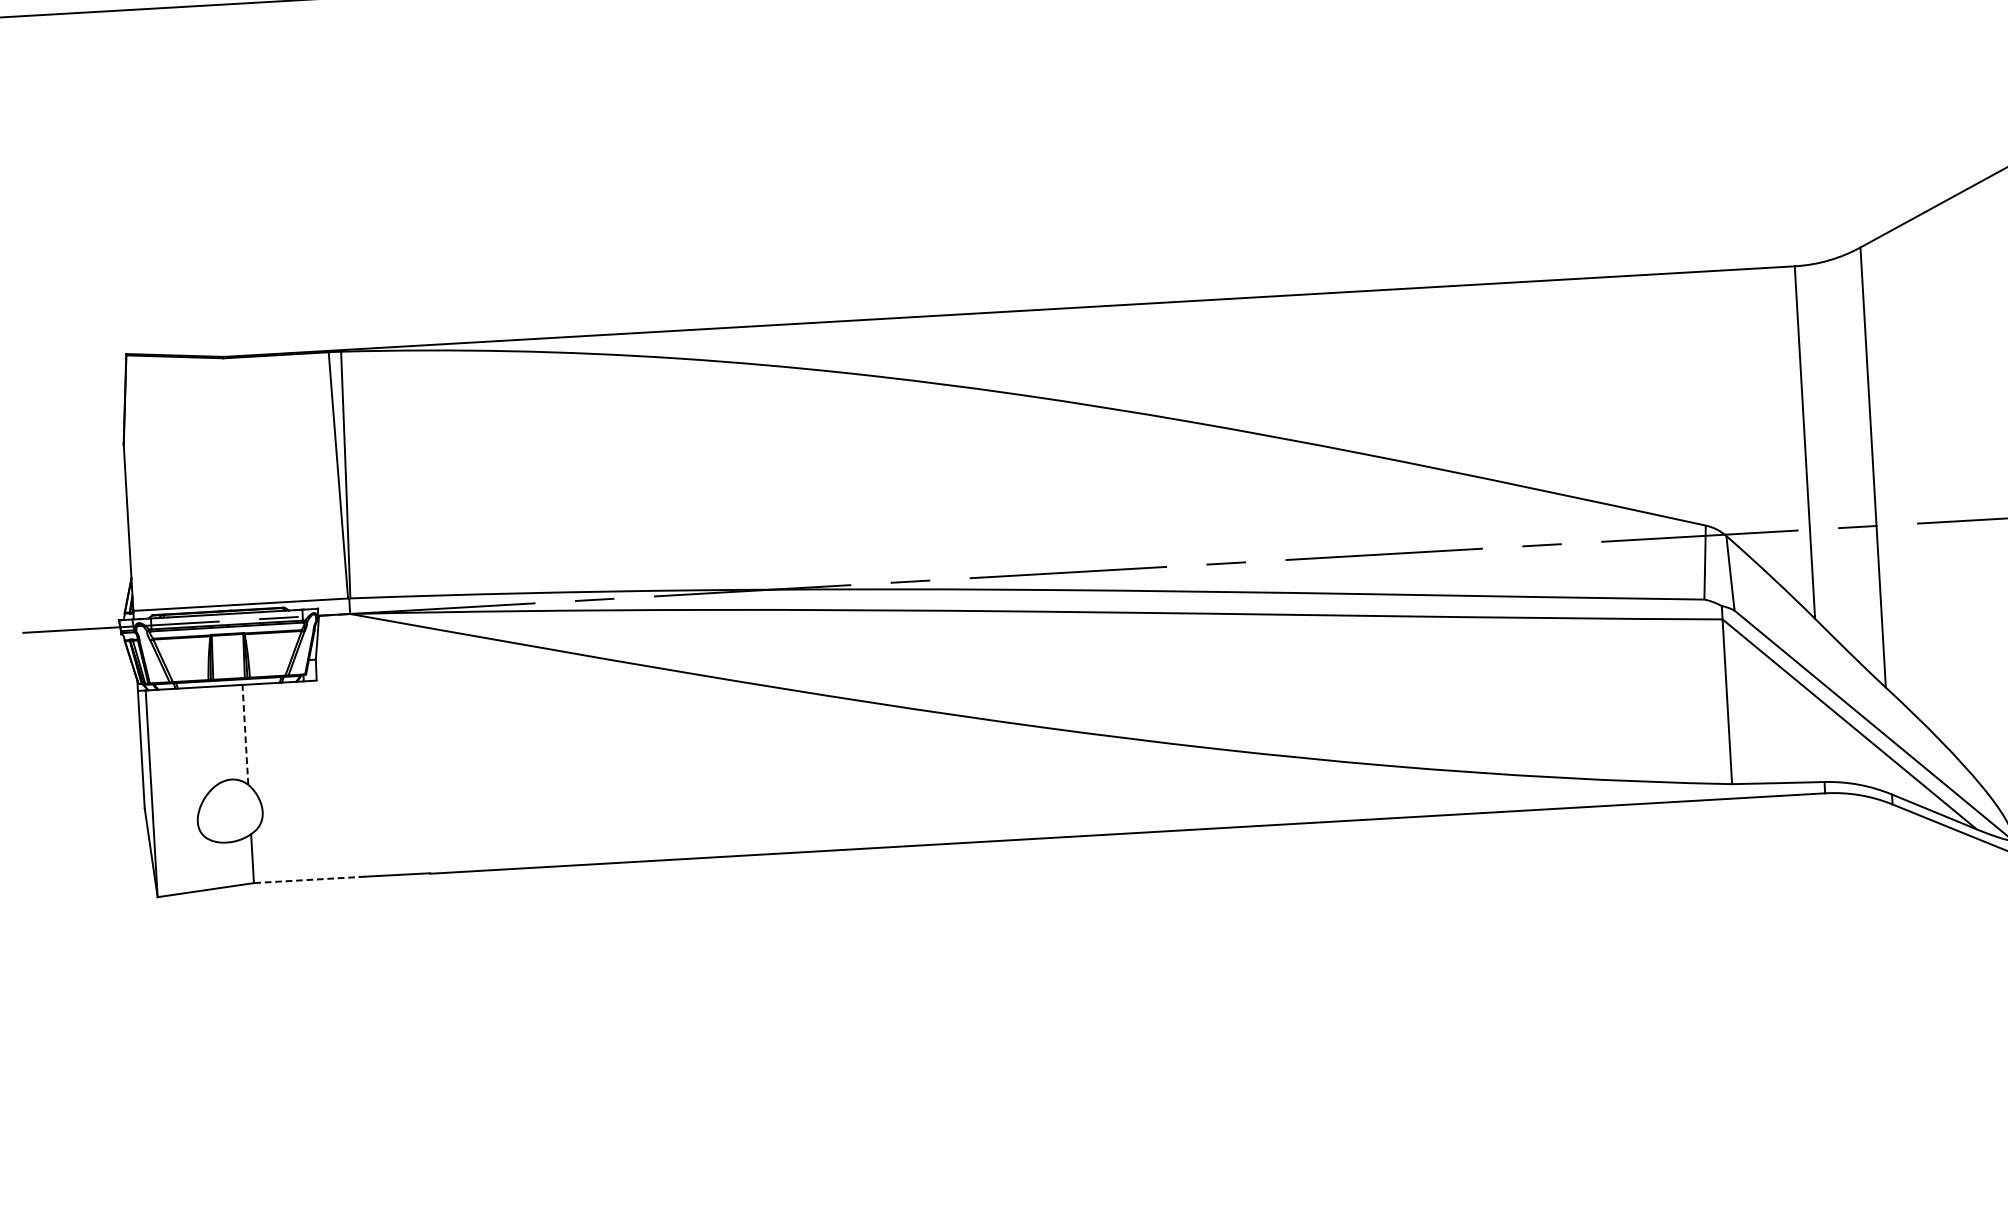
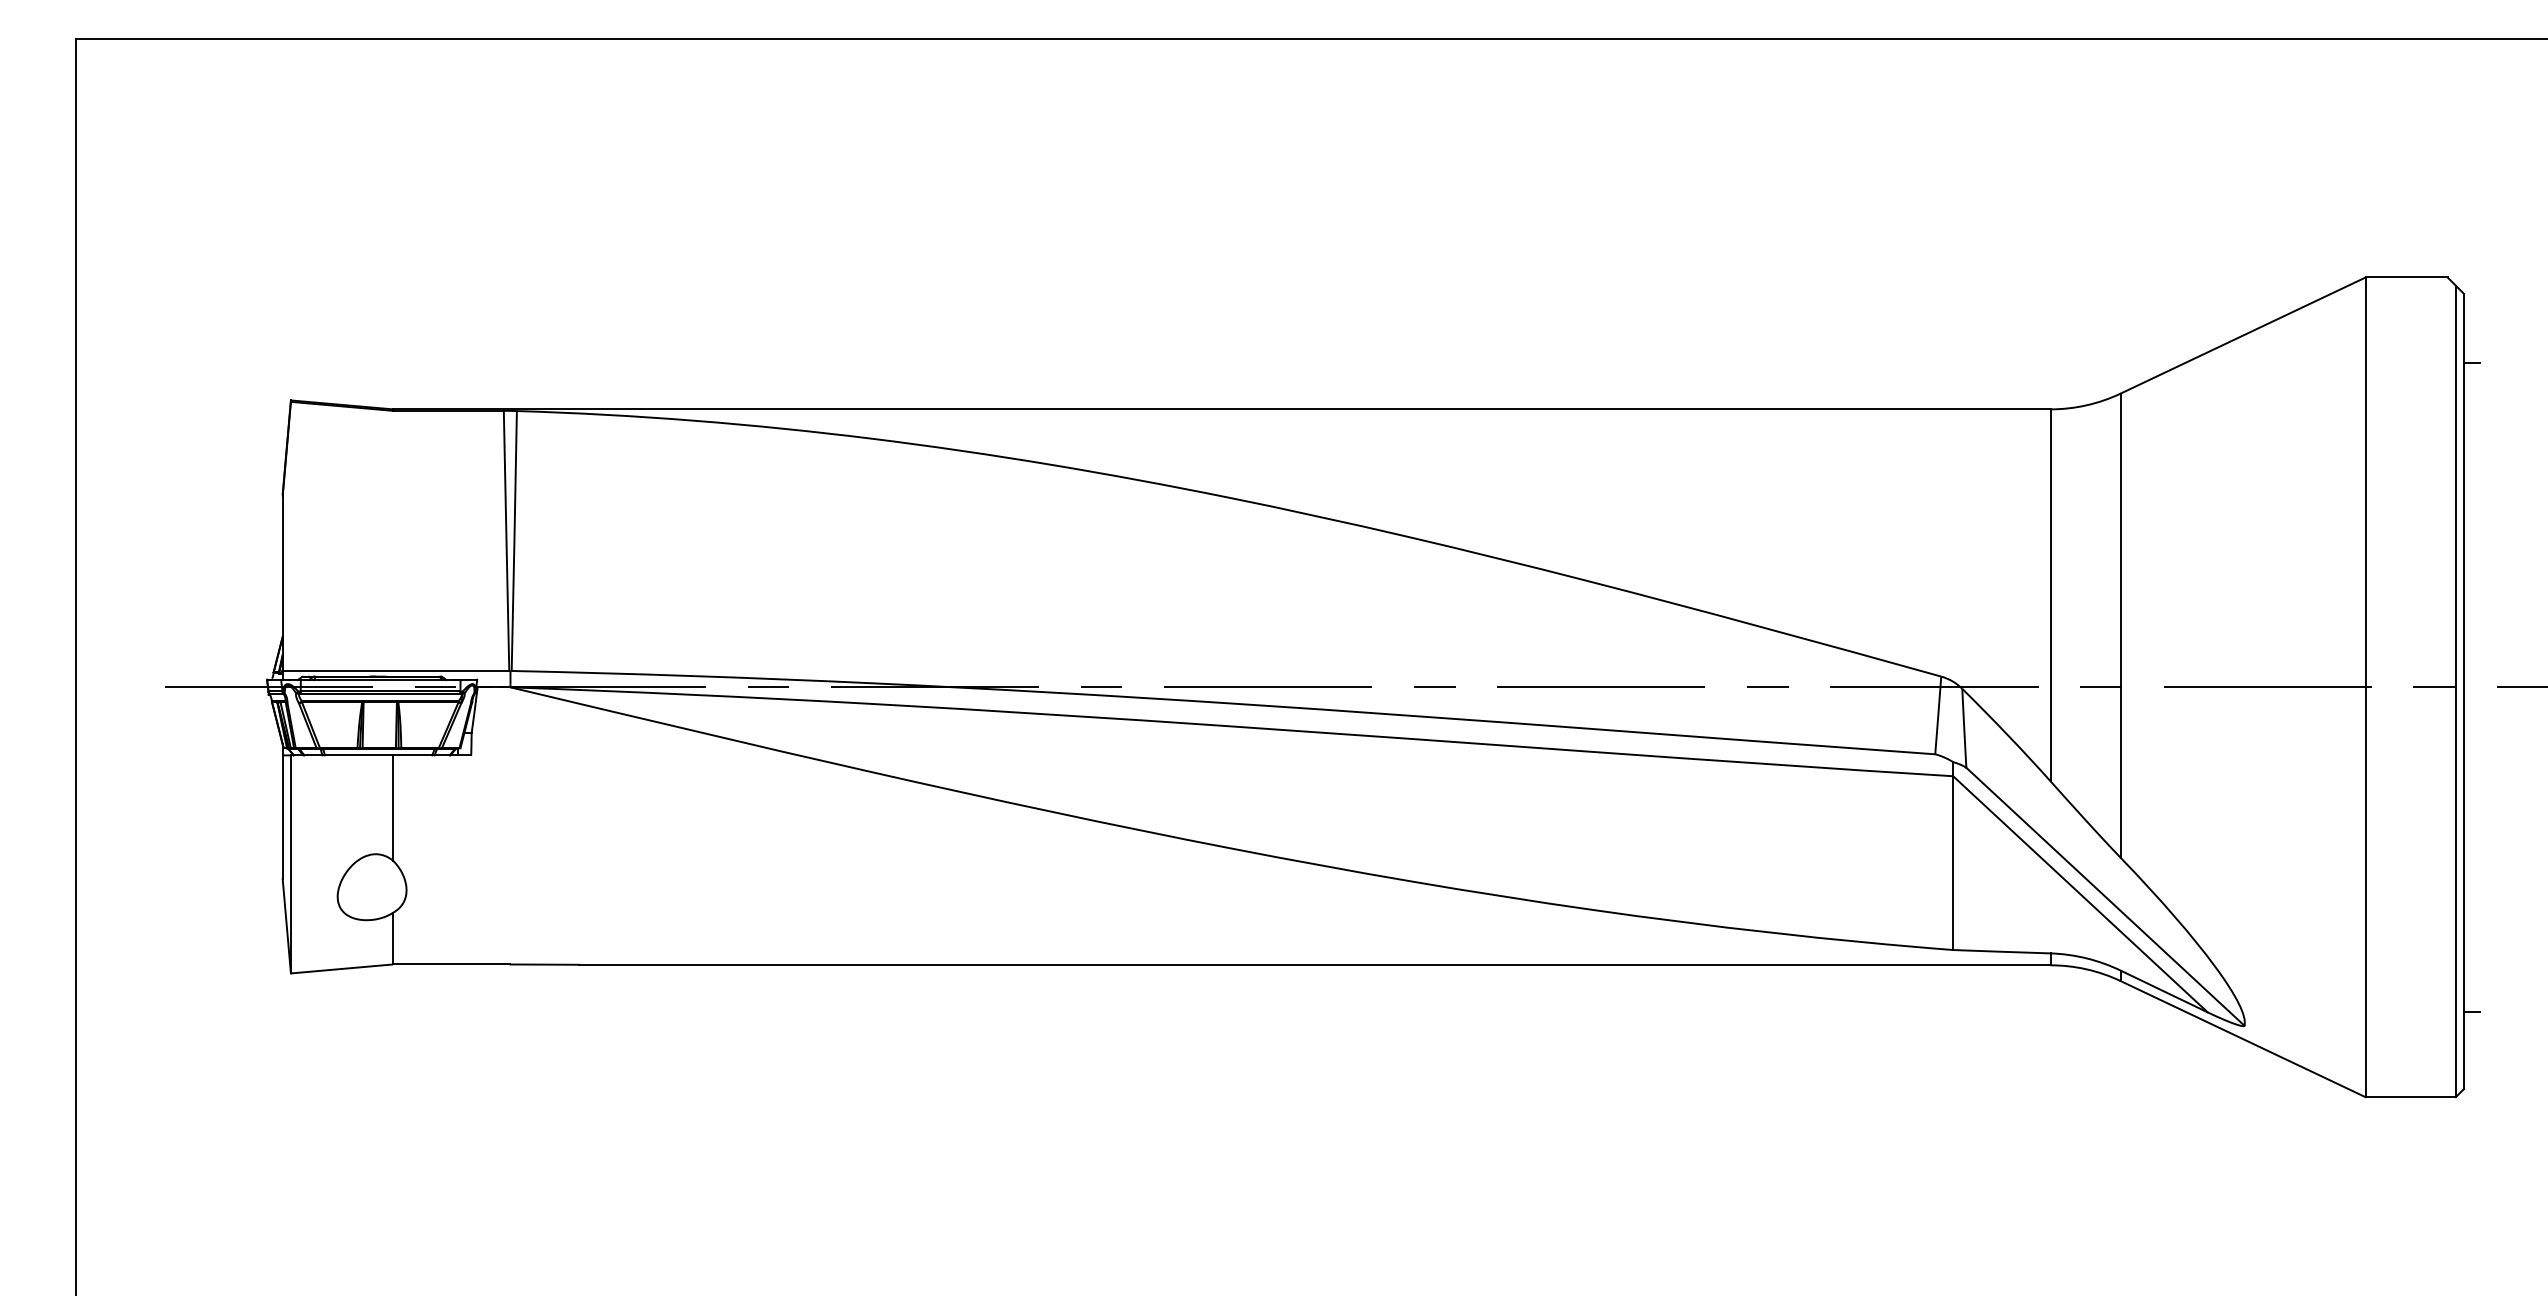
line: (245, 735) -> (393, 808), dashed -> solid
line: (309, 879) -> (451, 964), dashed -> solid

